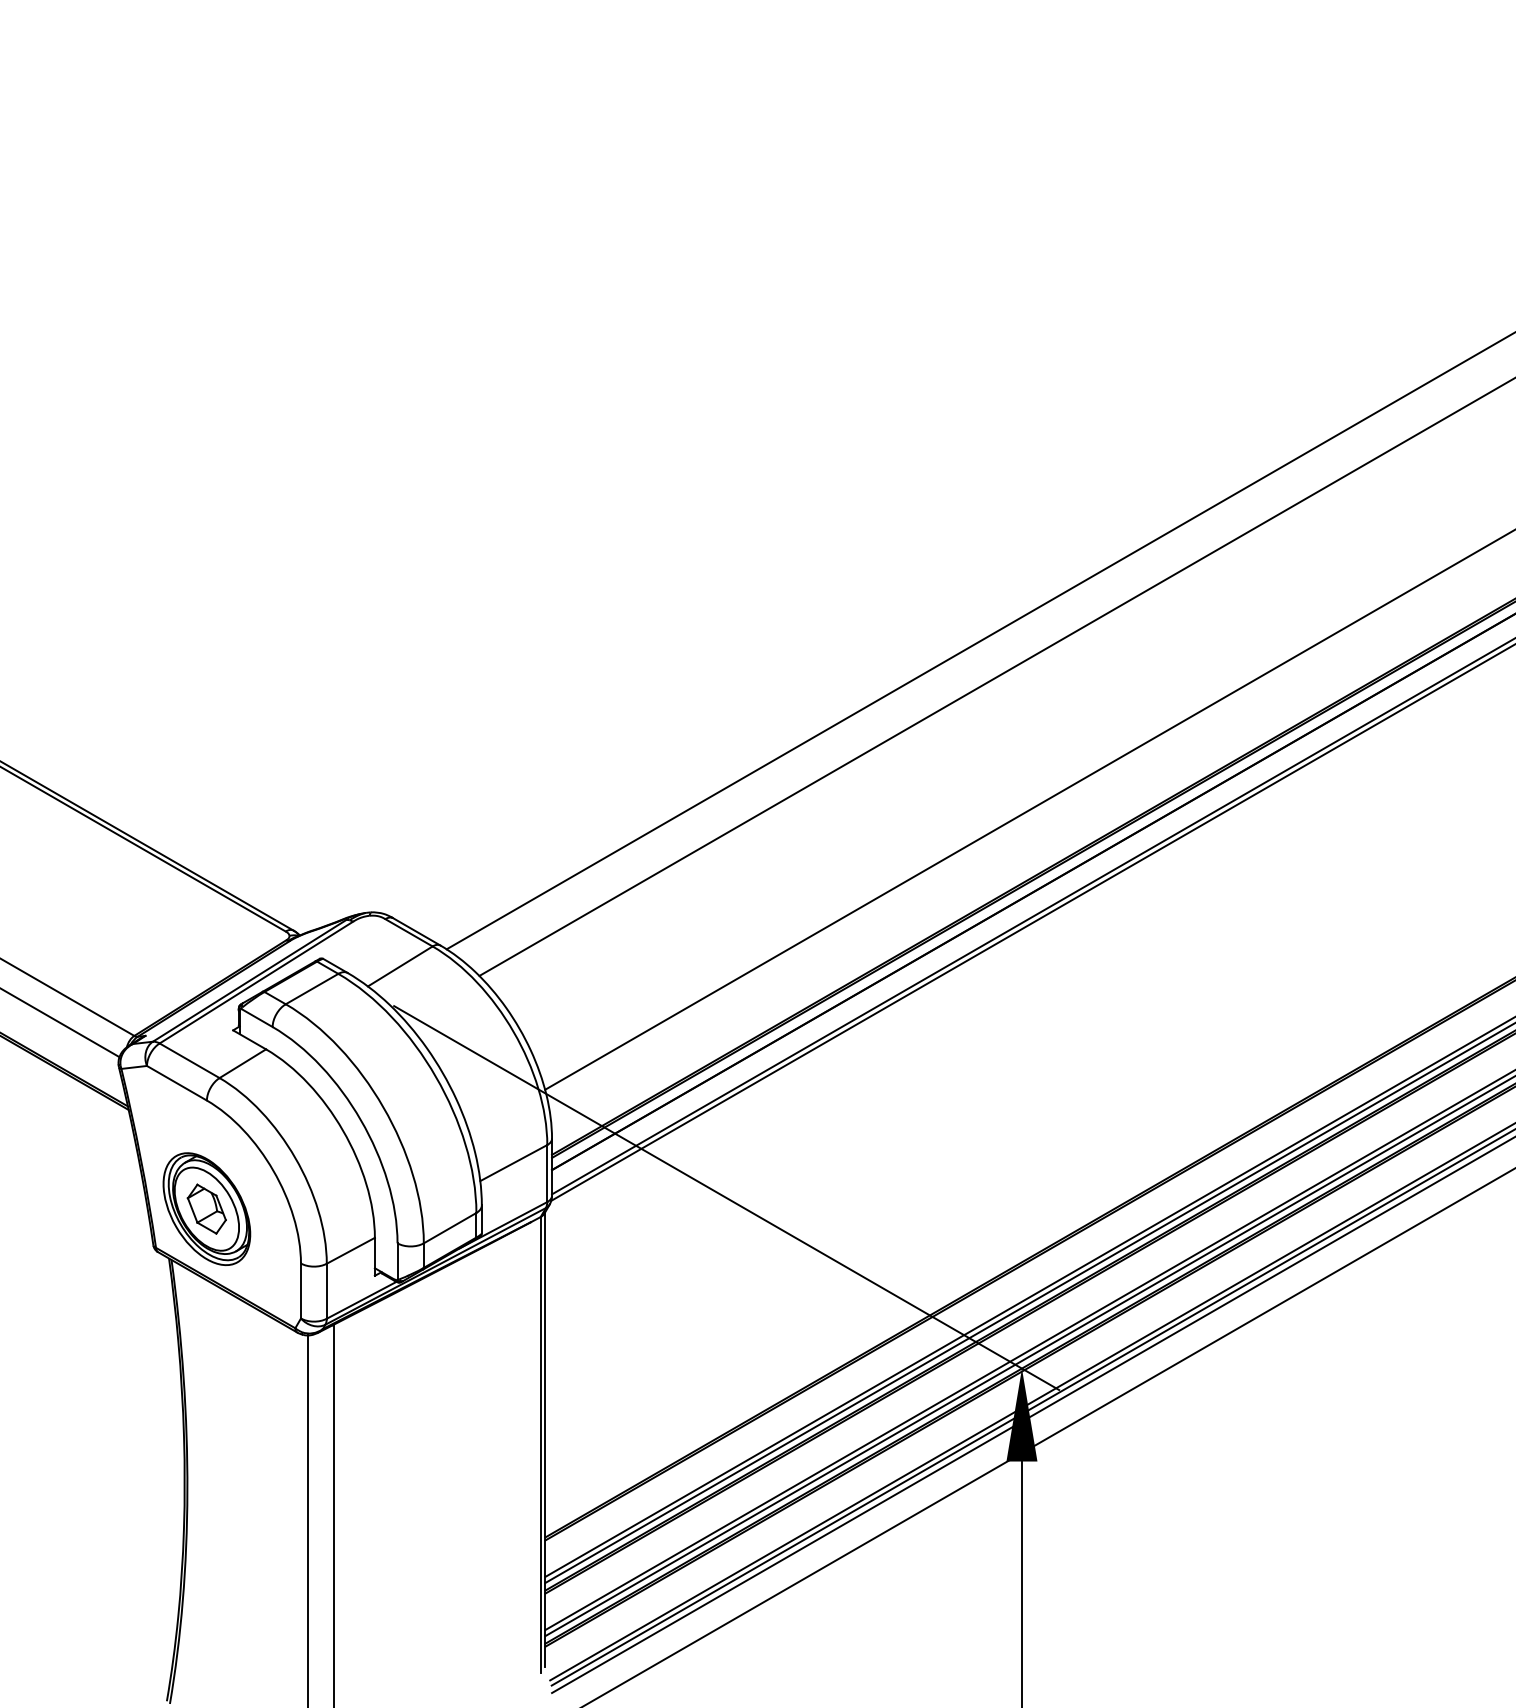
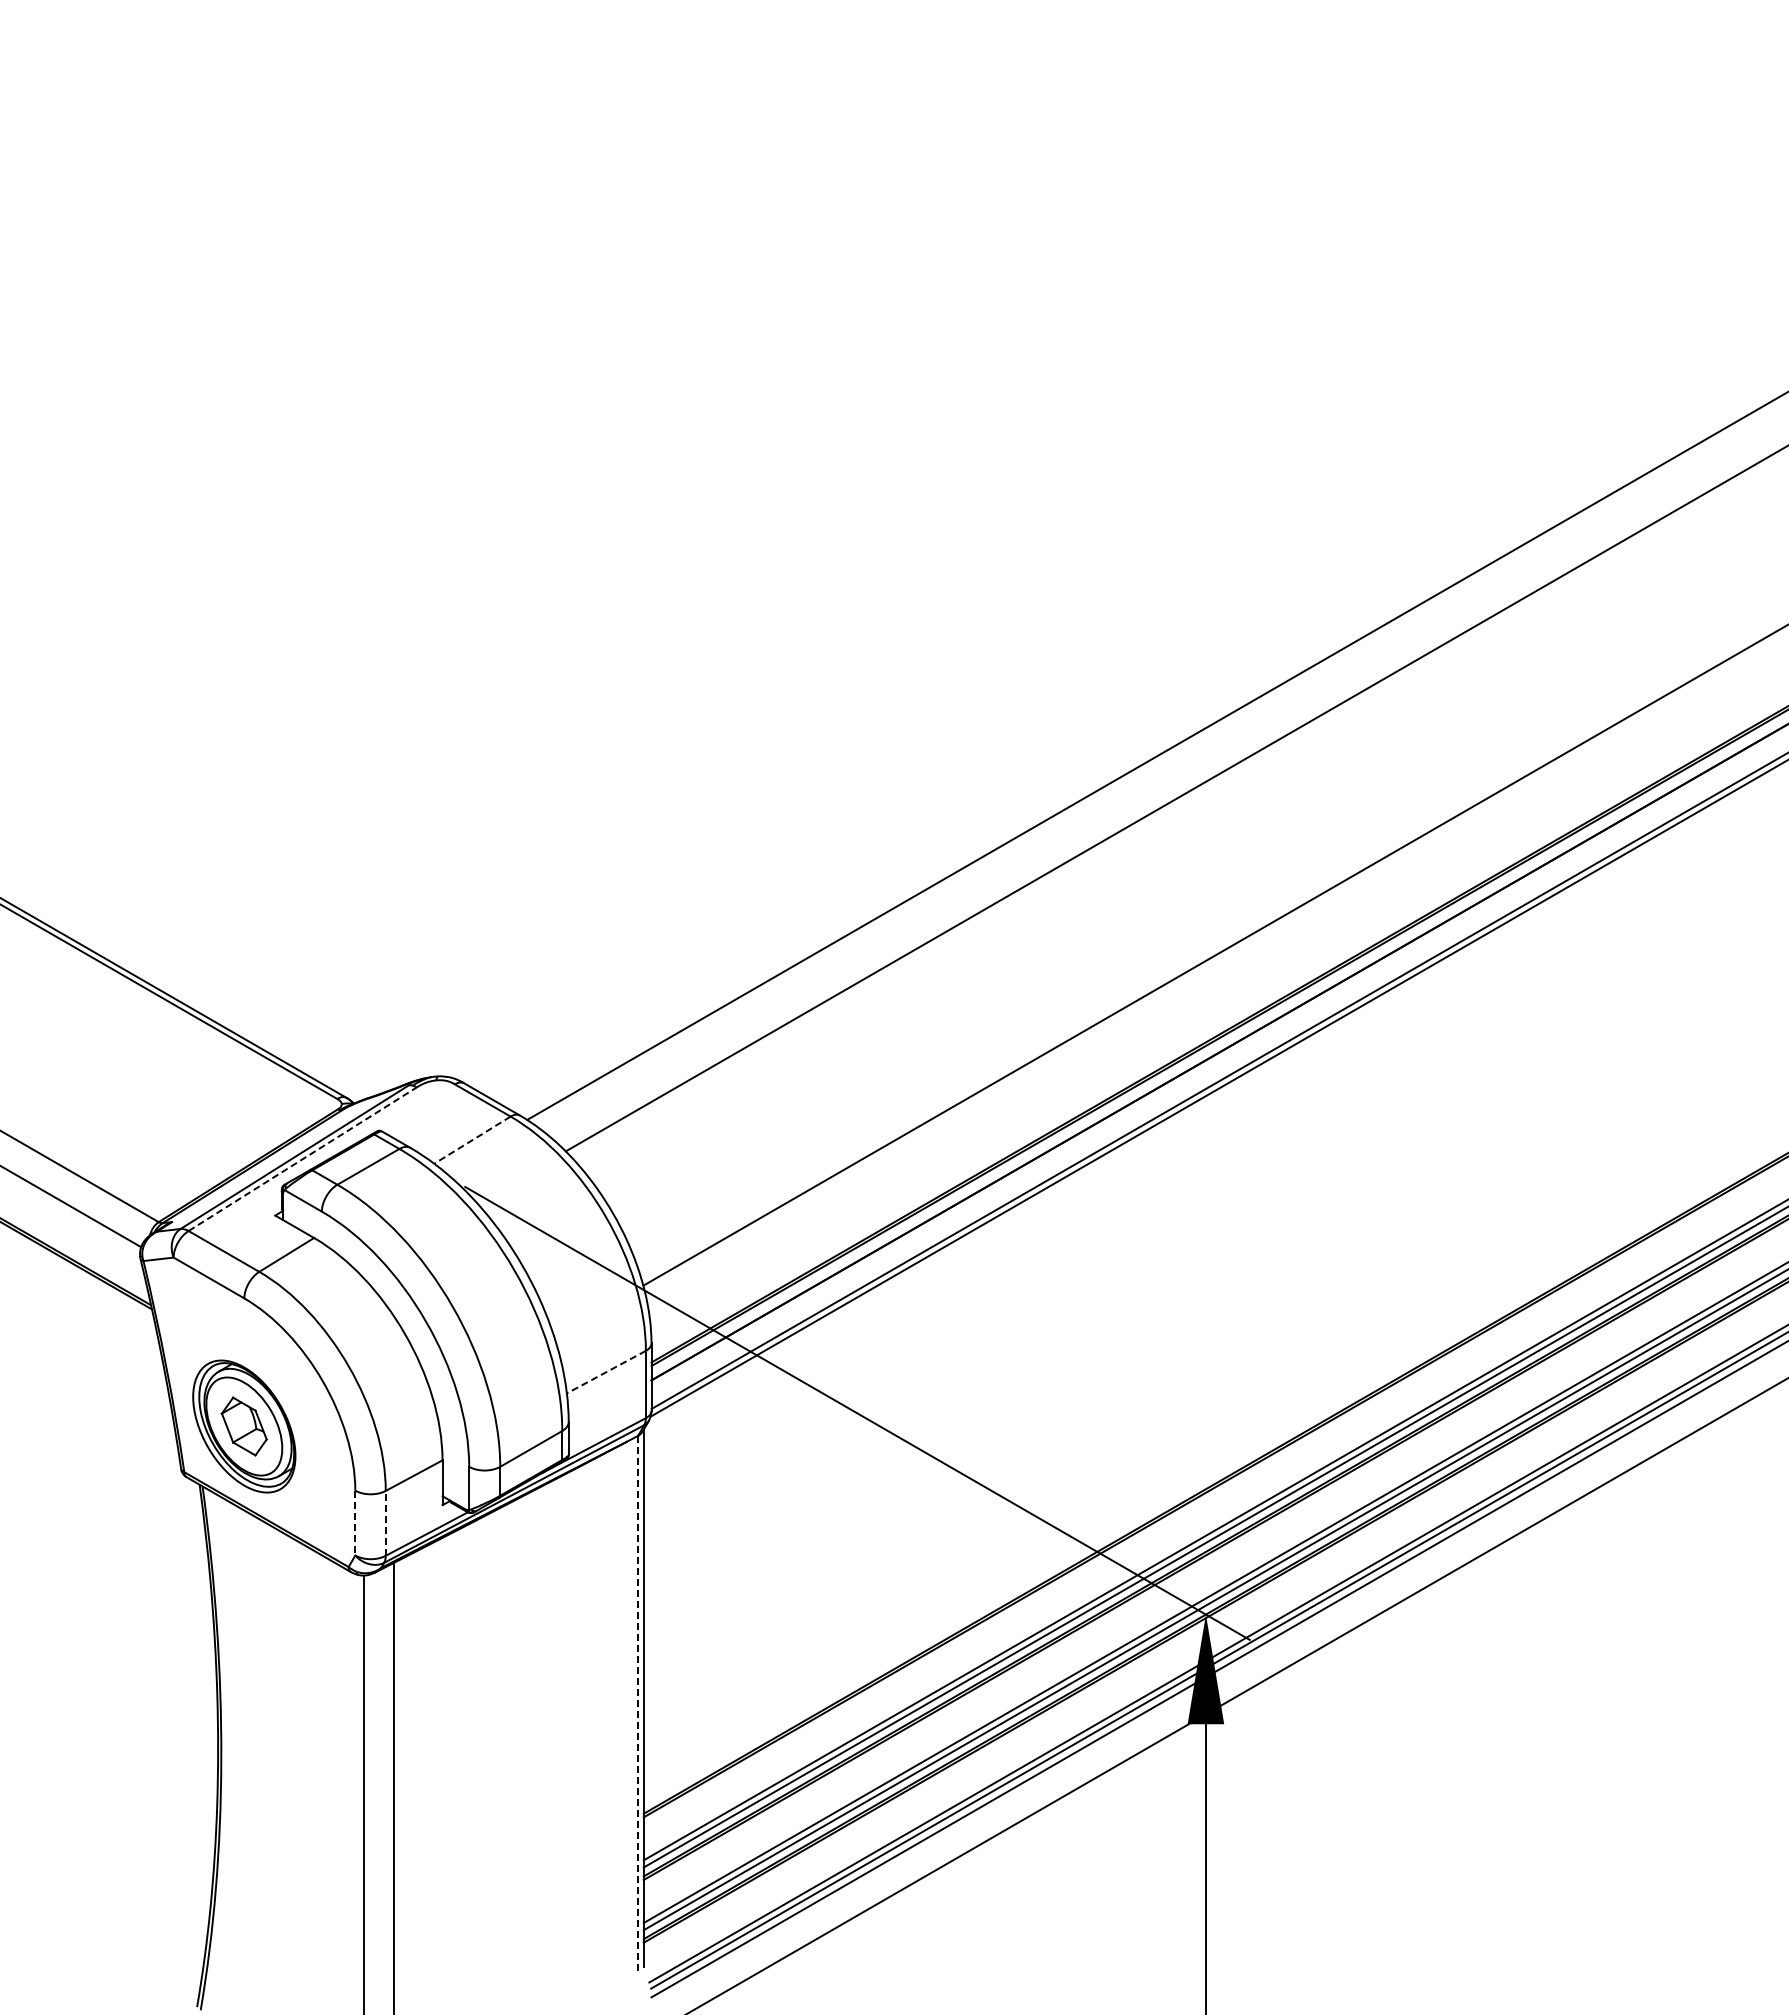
line: (400, 966) -> (472, 1140), solid -> dashed
line: (256, 982) -> (302, 1159), solid -> dashed
line: (513, 1163) -> (606, 1372), solid -> dashed
line: (326, 1290) -> (385, 1522), solid -> dashed
line: (301, 1291) -> (355, 1523), solid -> dashed
line: (541, 1444) -> (638, 1704), solid -> dashed

